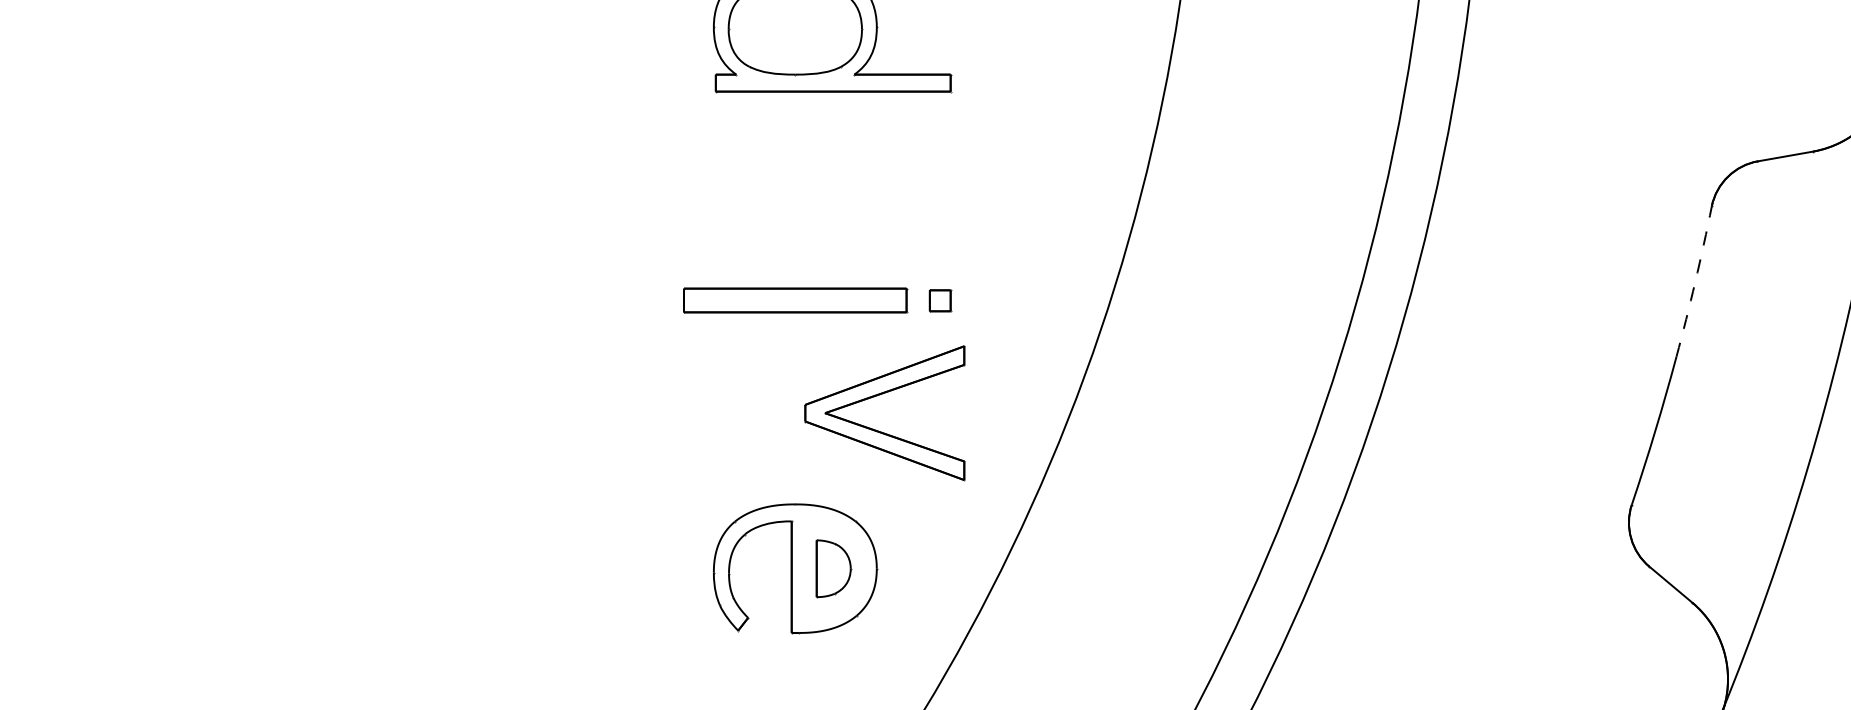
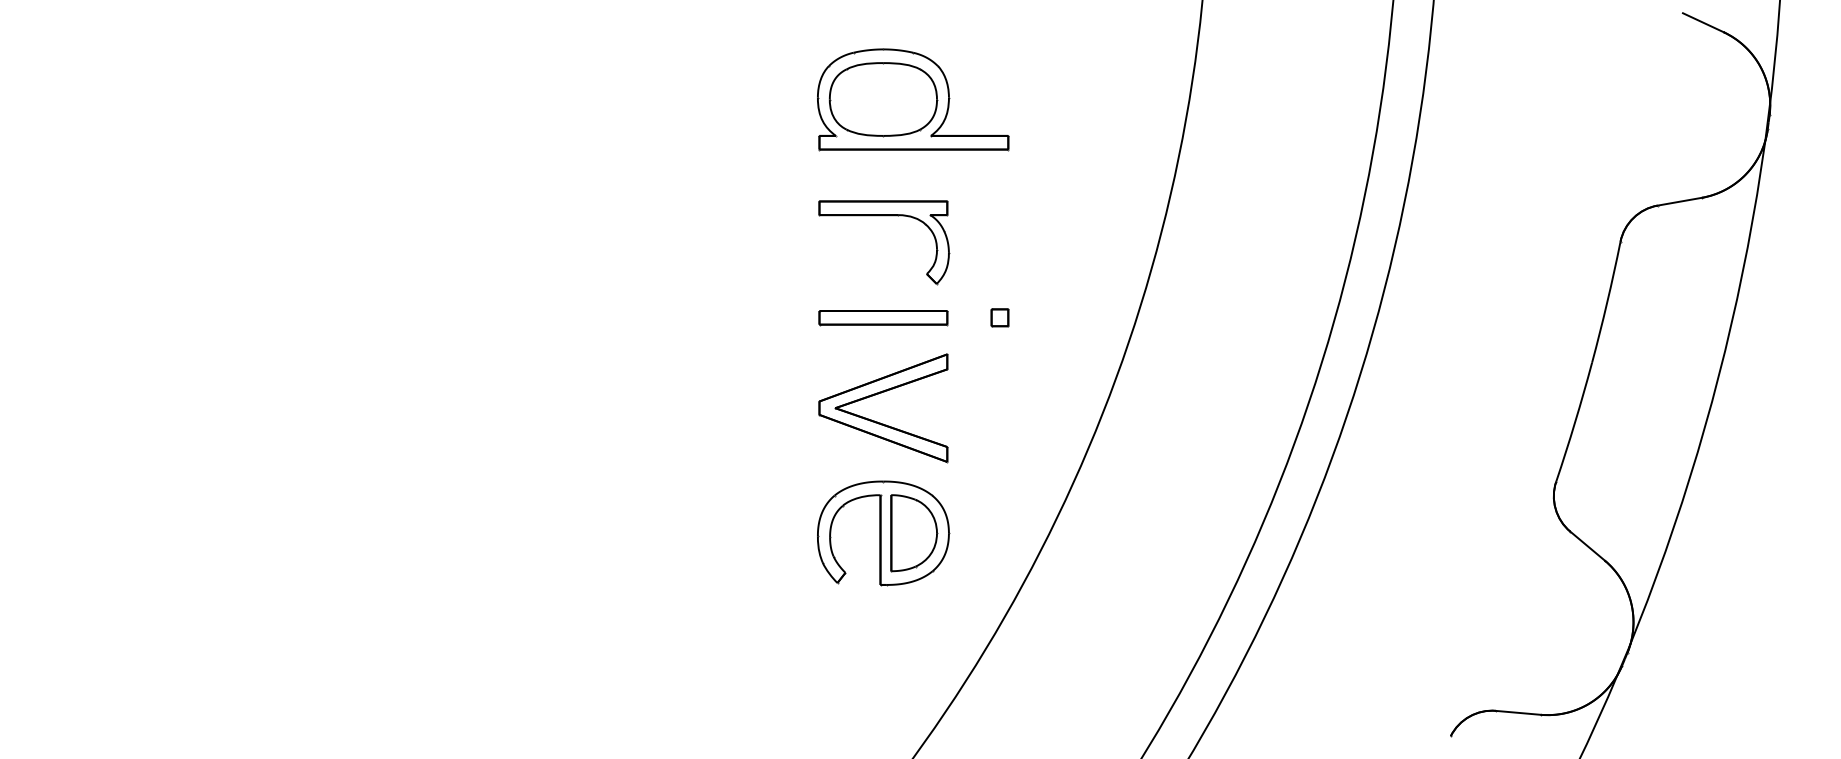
part: (796, 174) -> (884, 216), added
arc: (1695, 281) -> (1607, 302), dashed -> solid
part: (795, 301) -> (883, 318), size x0.71
part: (877, 429) -> (877, 421), moved
part: (833, 569) -> (914, 533), size x1.67

